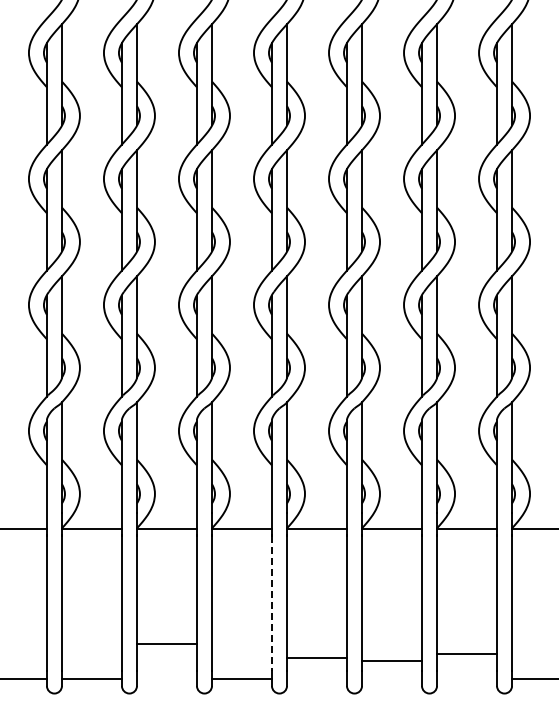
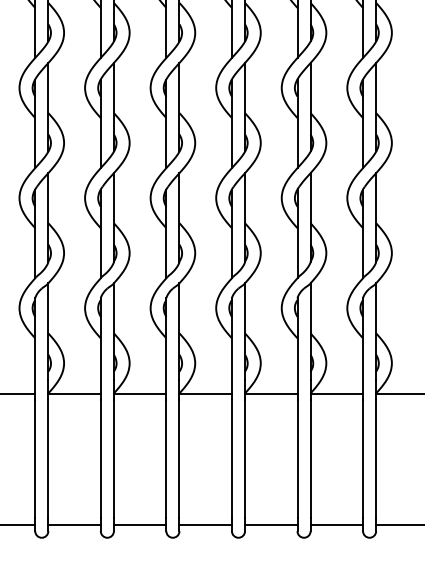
line: (271, 603) -> (165, 459), dashed -> solid
line: (166, 643) -> (74, 524), moved
line: (467, 653) -> (337, 524), moved
line: (316, 657) -> (205, 524), moved
line: (392, 660) -> (271, 524), moved

